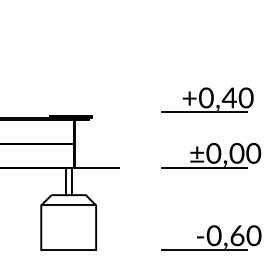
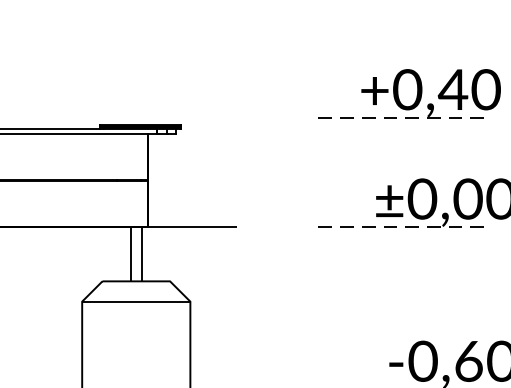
line: (205, 112) -> (405, 118), solid -> dashed
line: (205, 167) -> (405, 226), solid -> dashed

